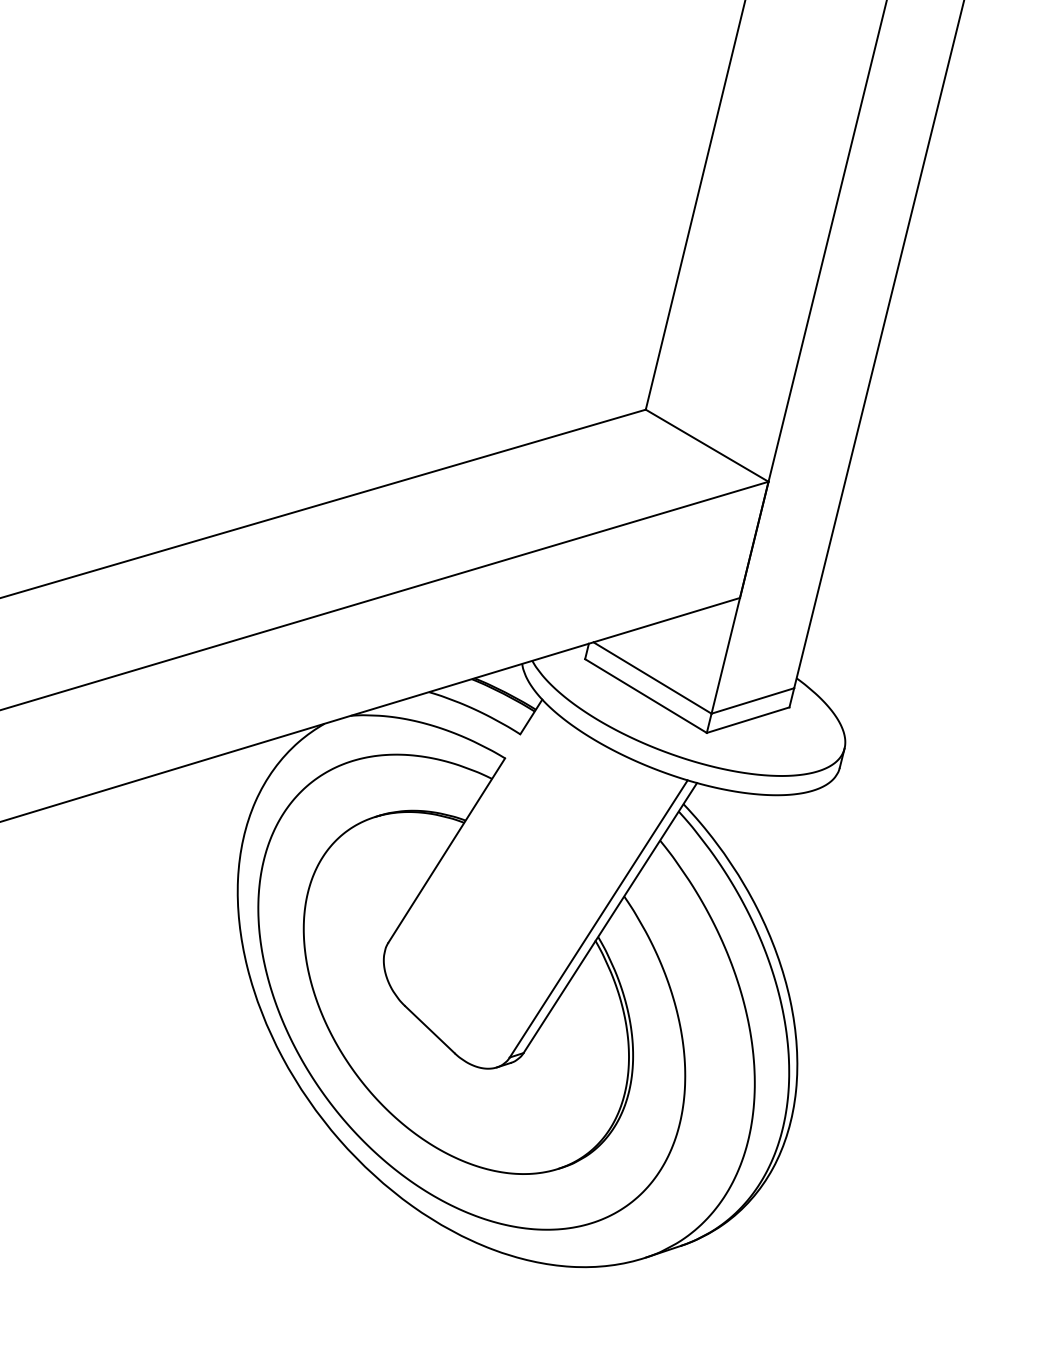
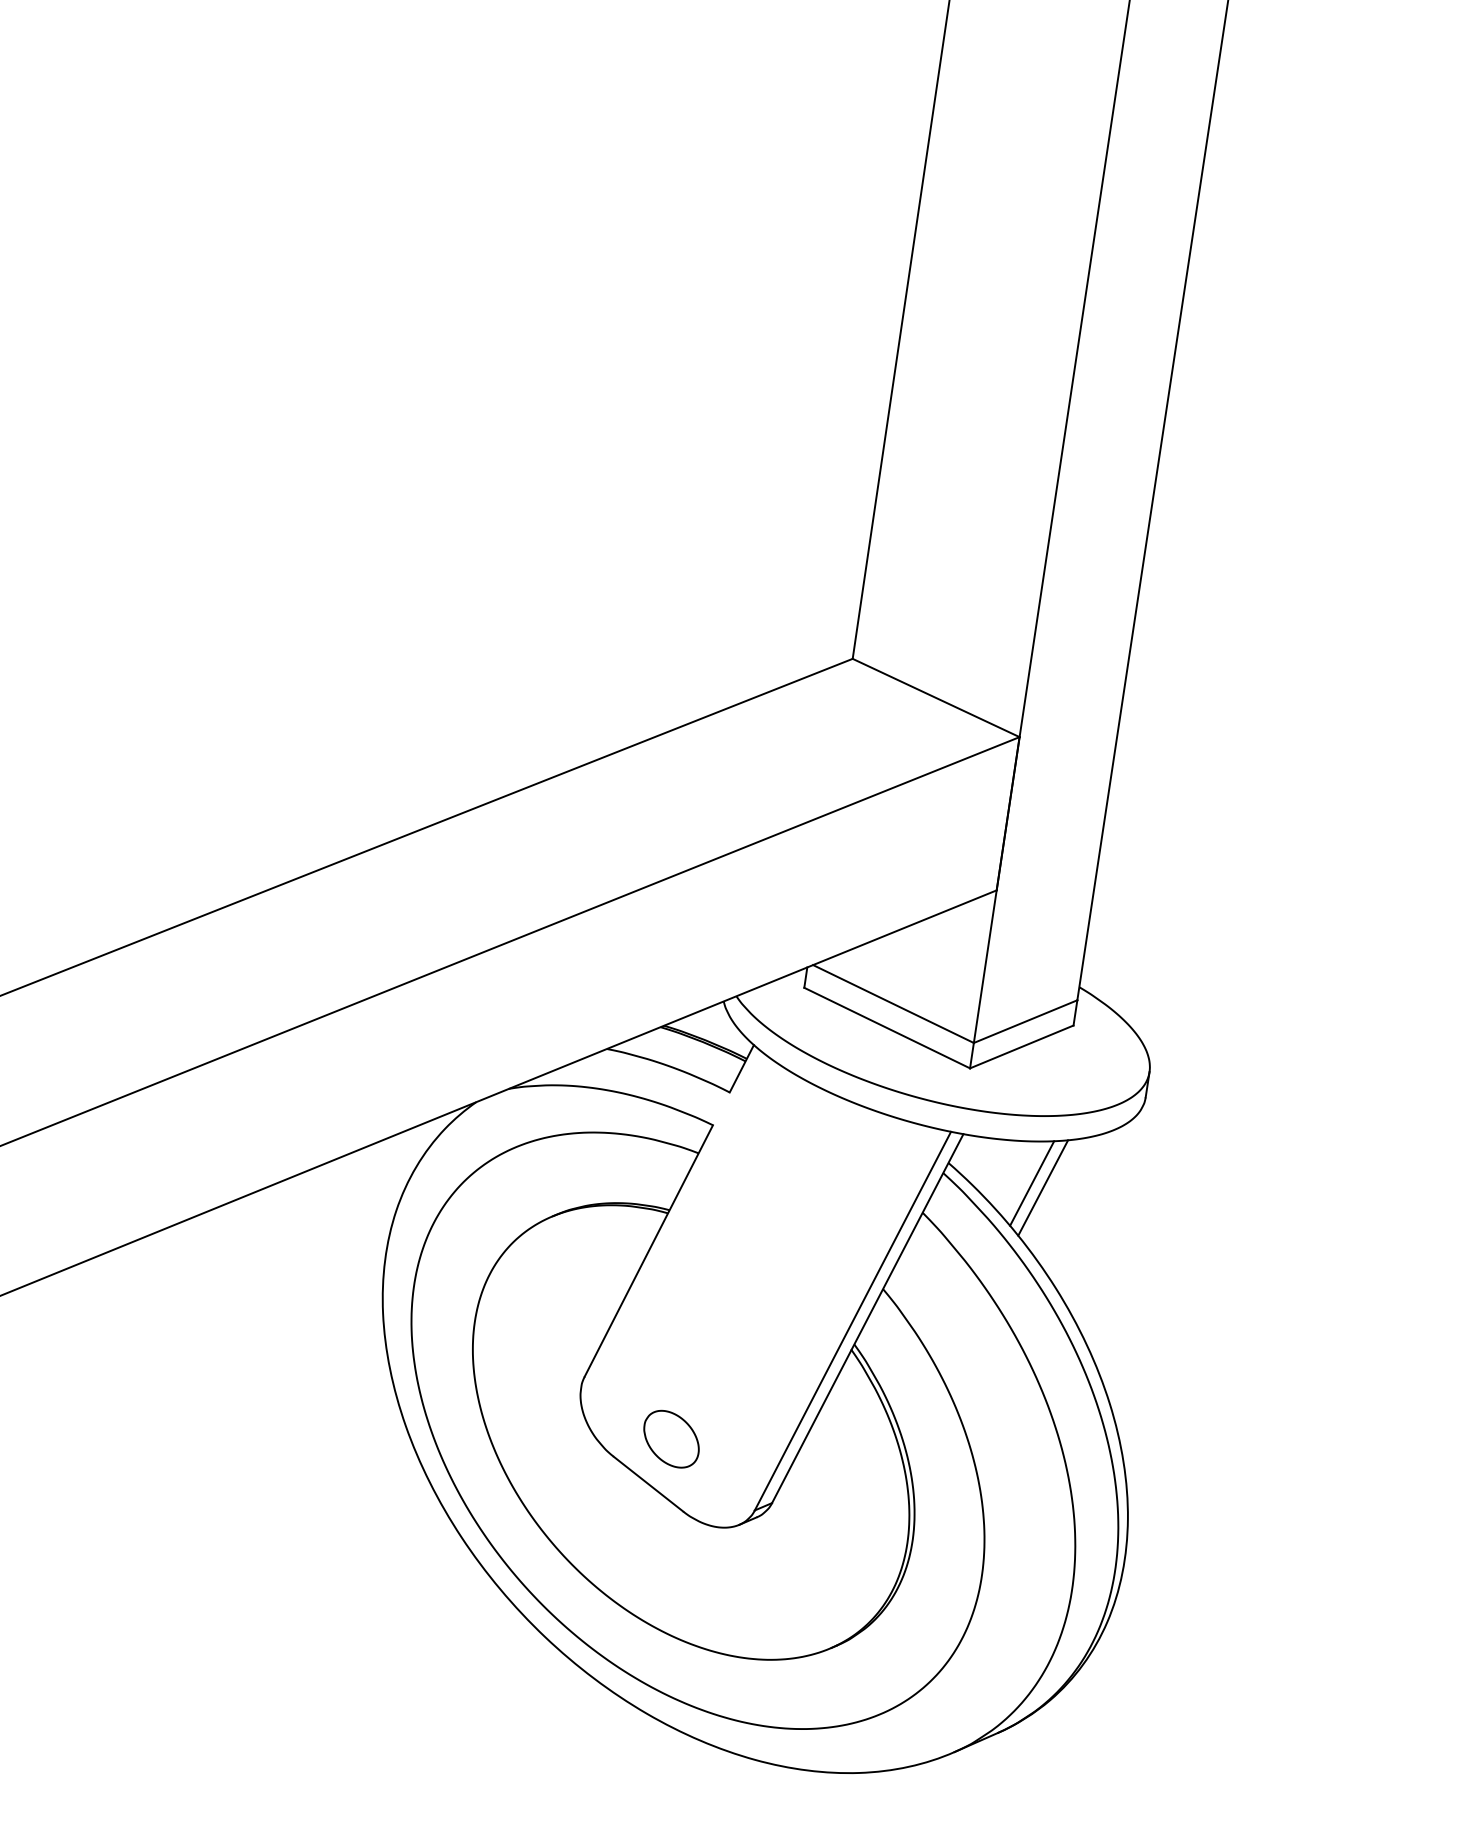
line: (746, 825) -> (1032, 1183), added
line: (754, 829) -> (1043, 1187), added
part: (450, 996) -> (671, 1438), added

